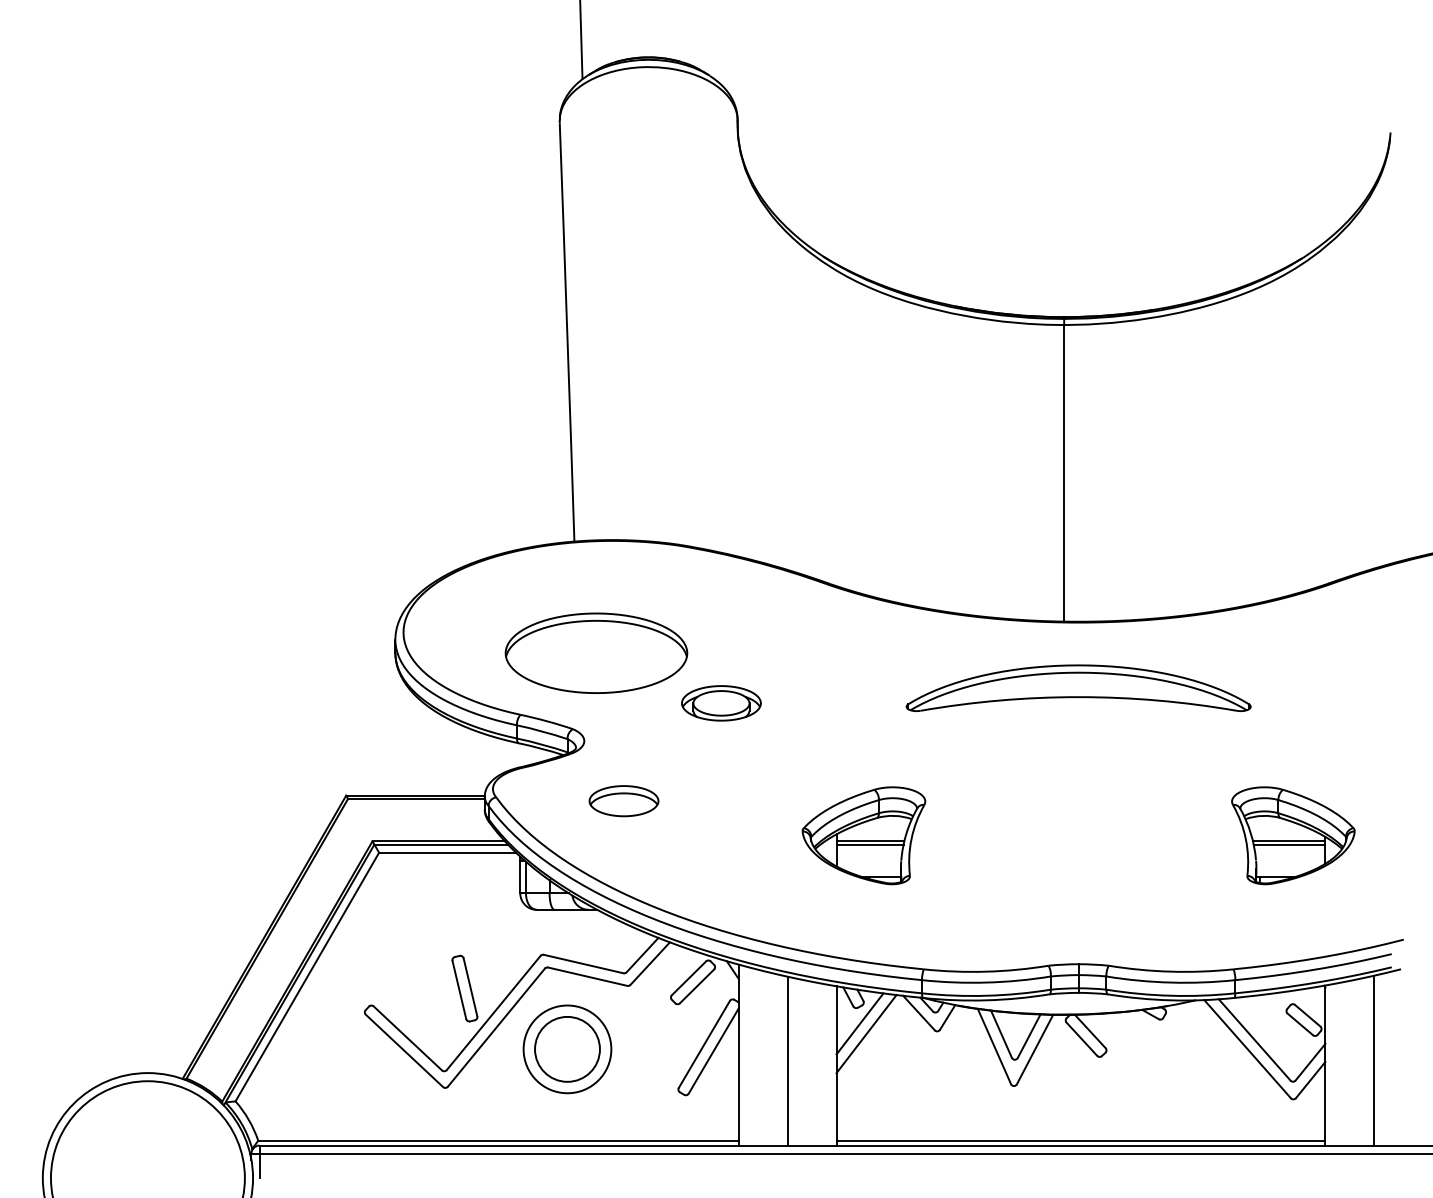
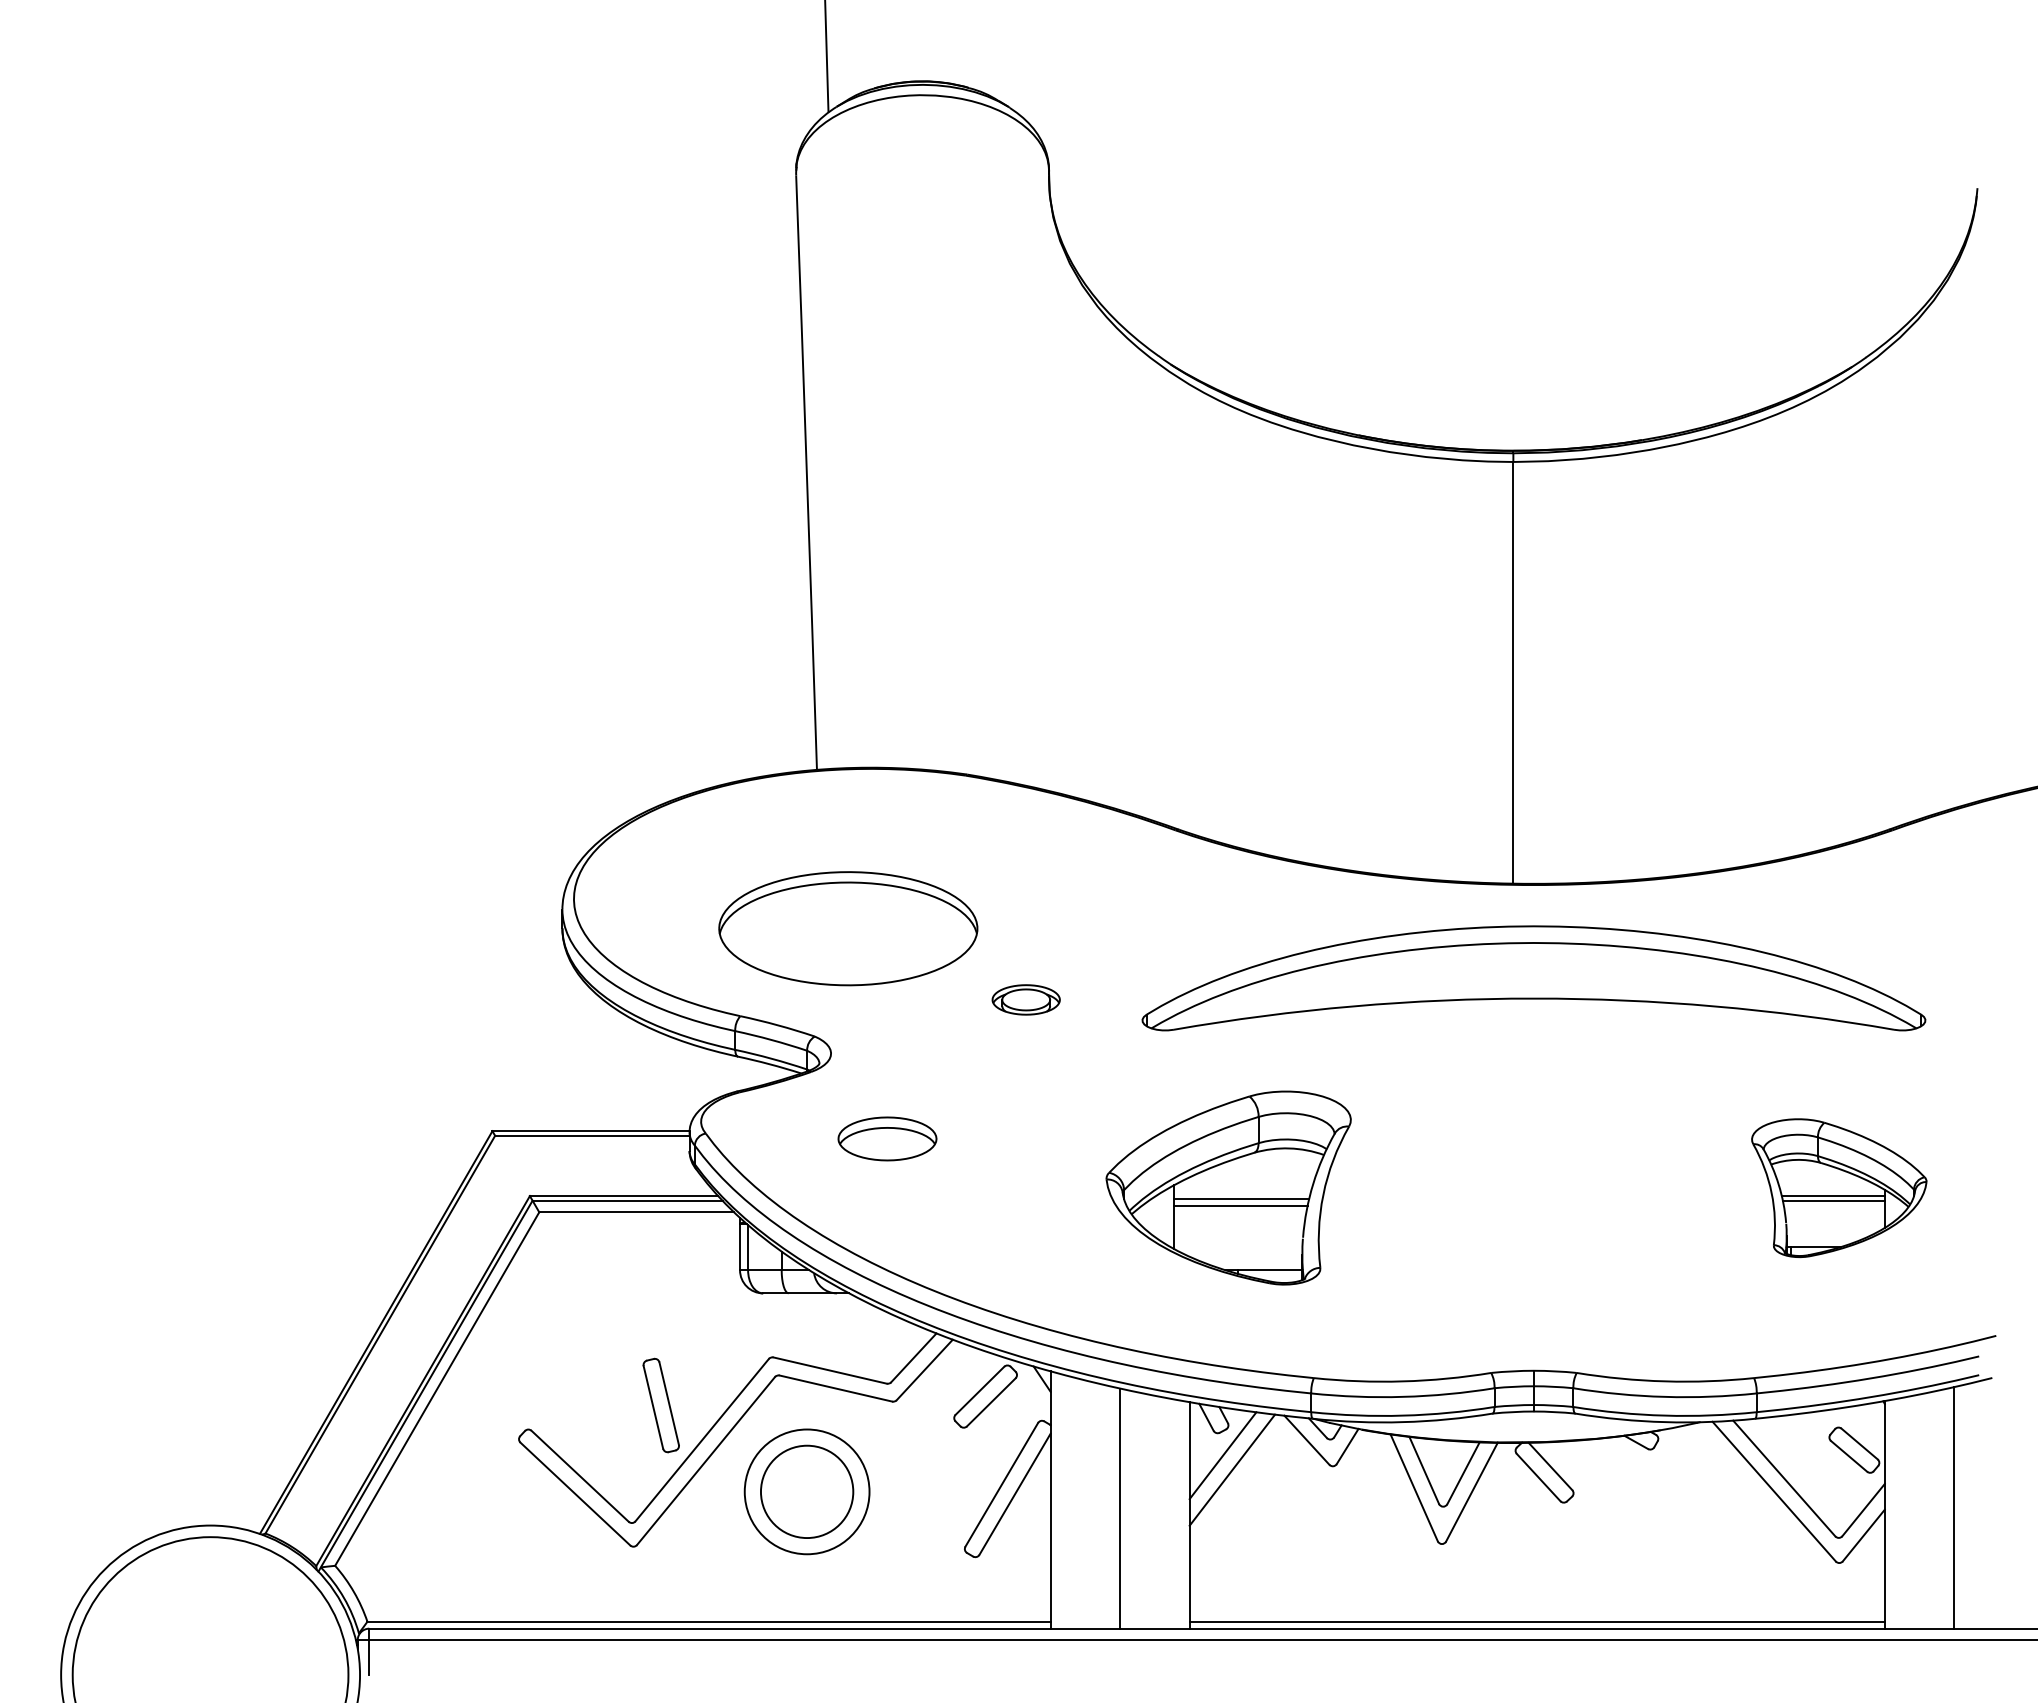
part: (1078, 688) -> (1533, 978), size x1.6
part: (721, 703) -> (1026, 999), size x0.6
part: (863, 836) -> (1228, 1188), size x1.4

